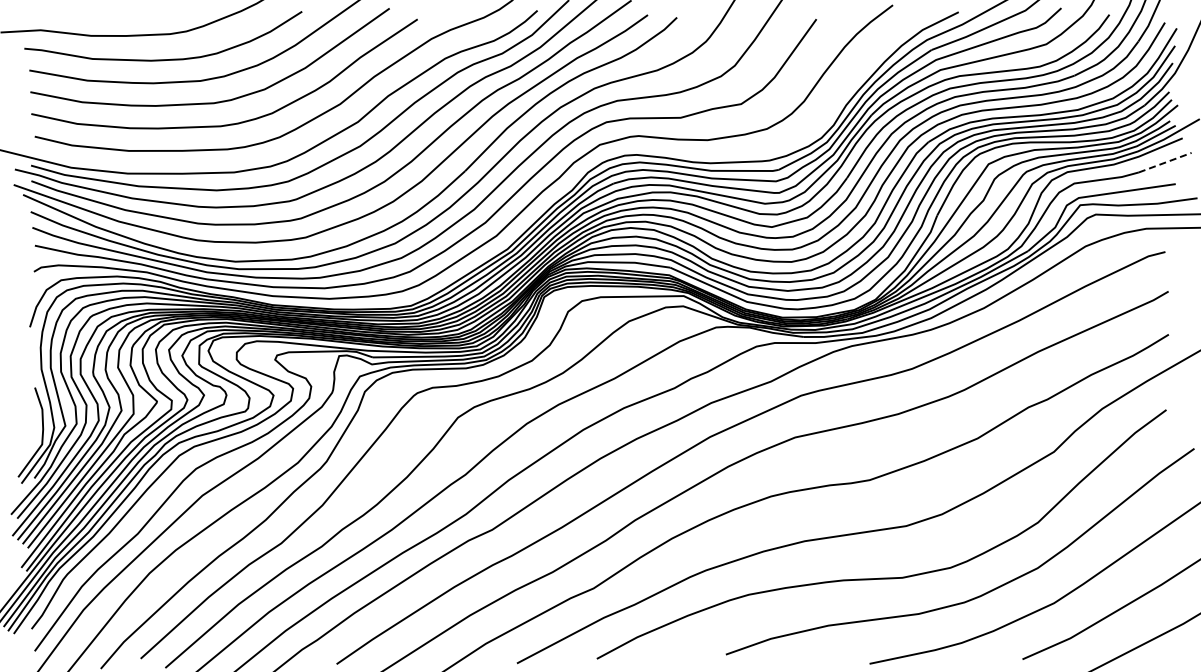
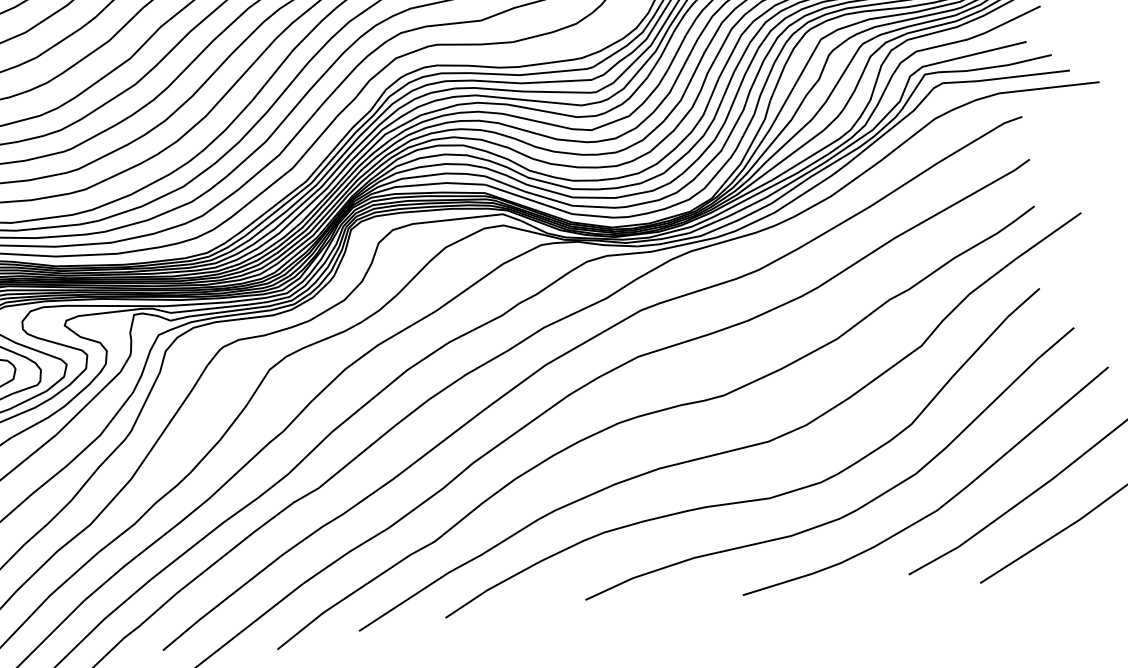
line: (1165, 162) -> (1013, 19), dashed -> solid

